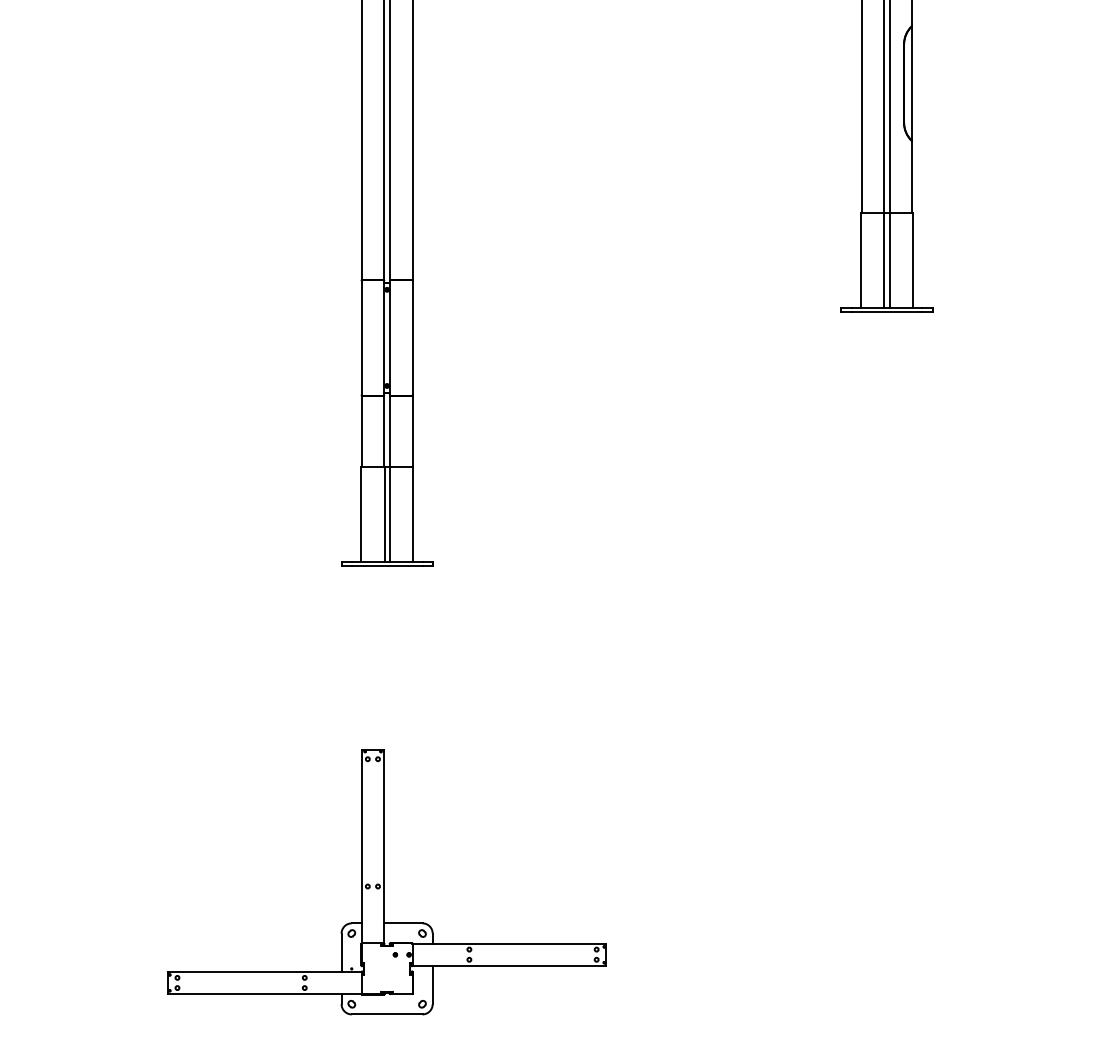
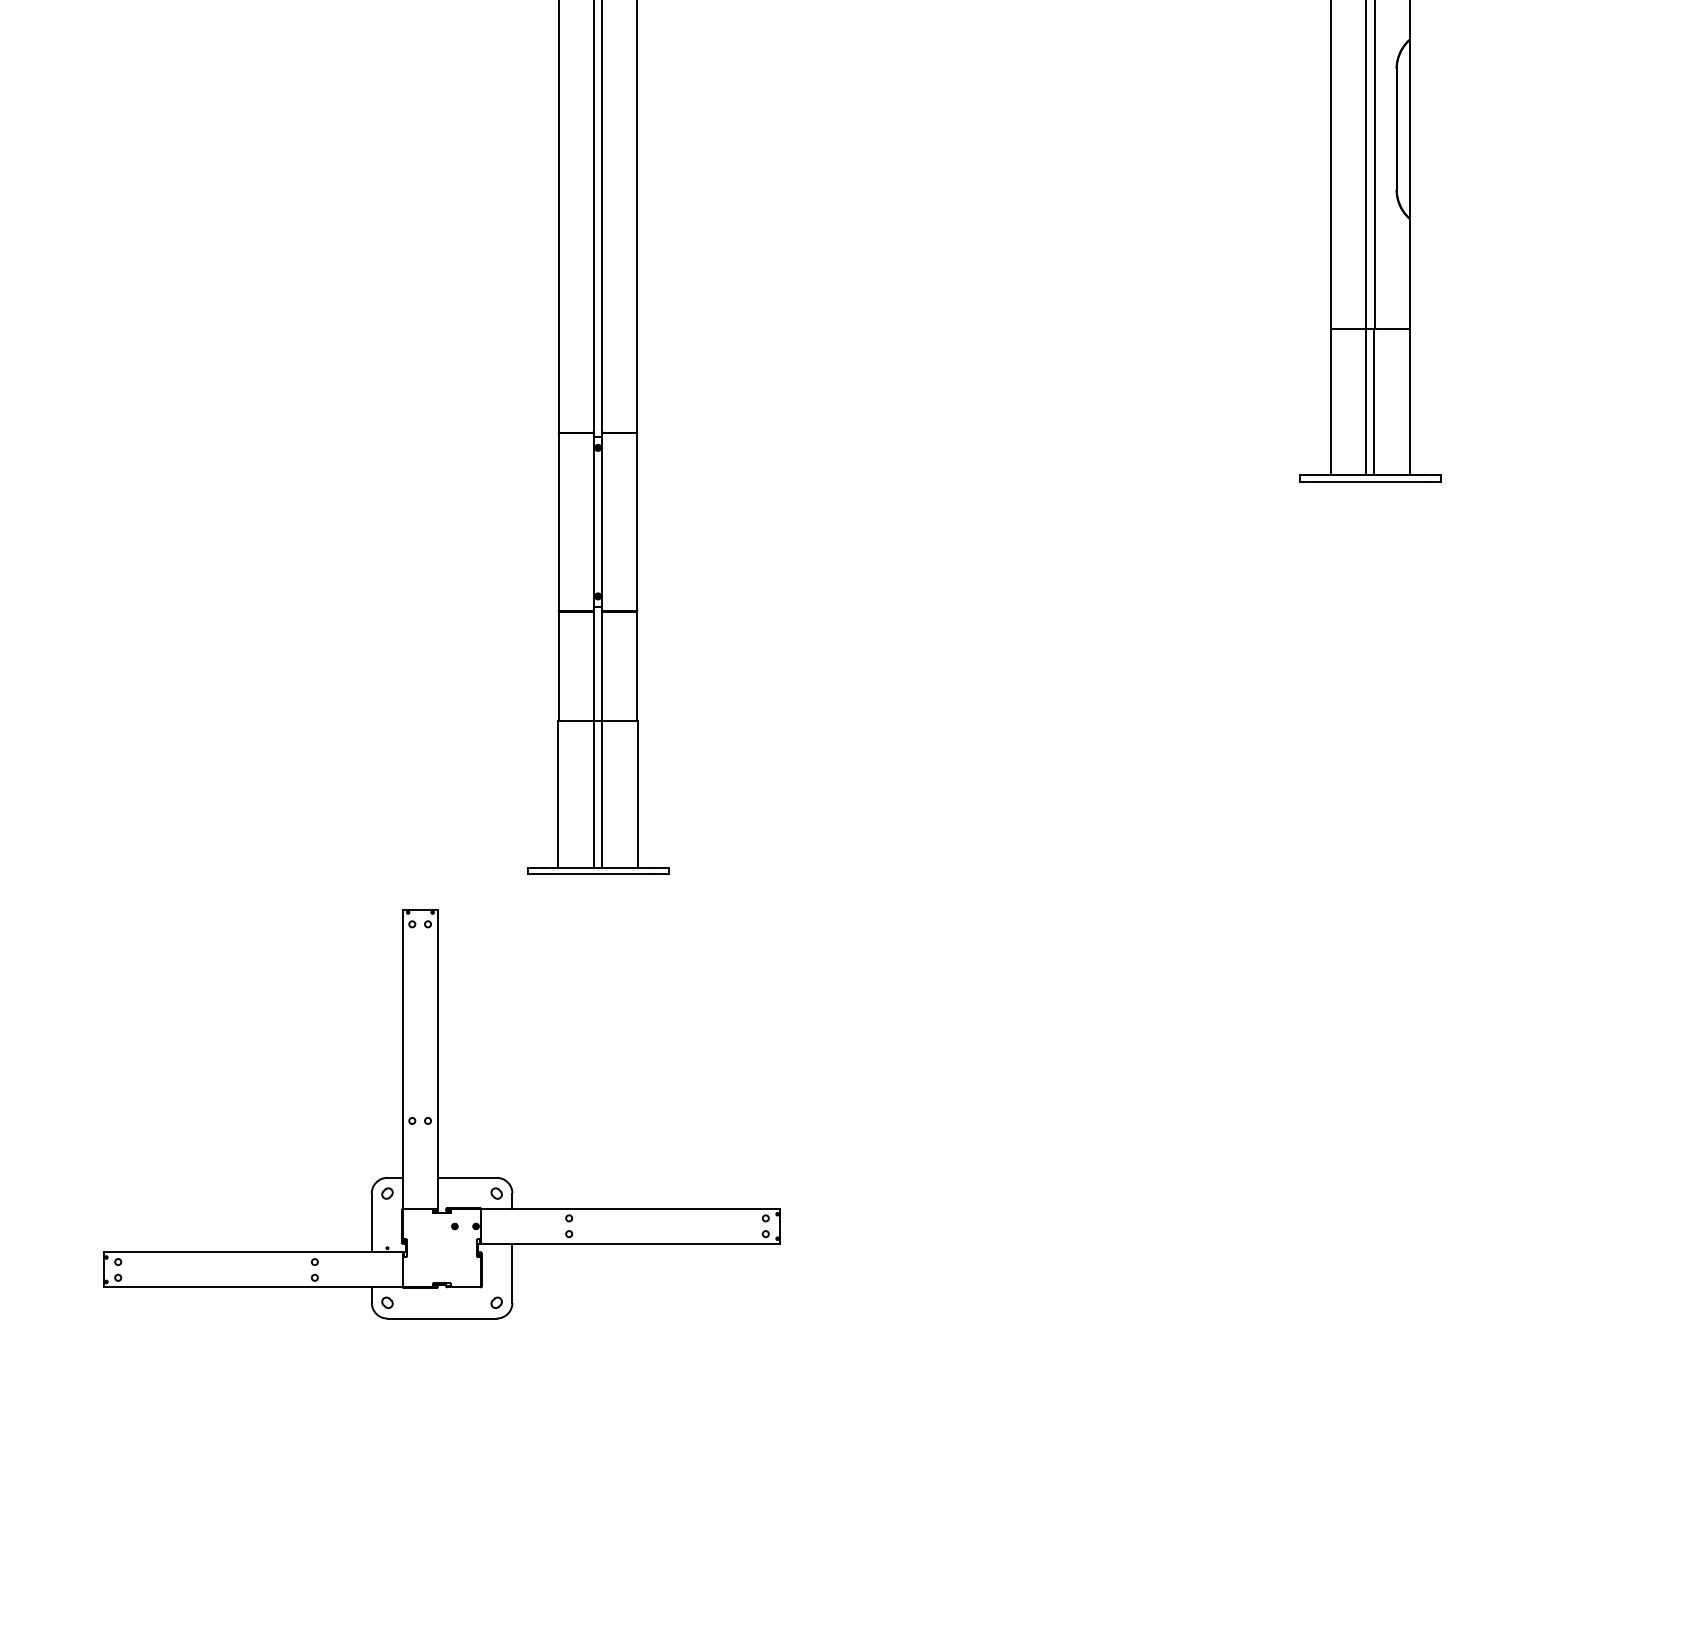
part: (386, 882) -> (441, 1114), moved

